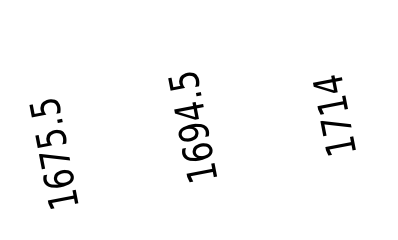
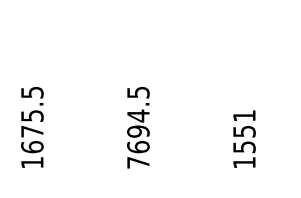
text: (332, 105) -> (244, 131), 1714 -> 1551
text: (201, 172) -> (138, 162), 1694.5 -> 7694.5

